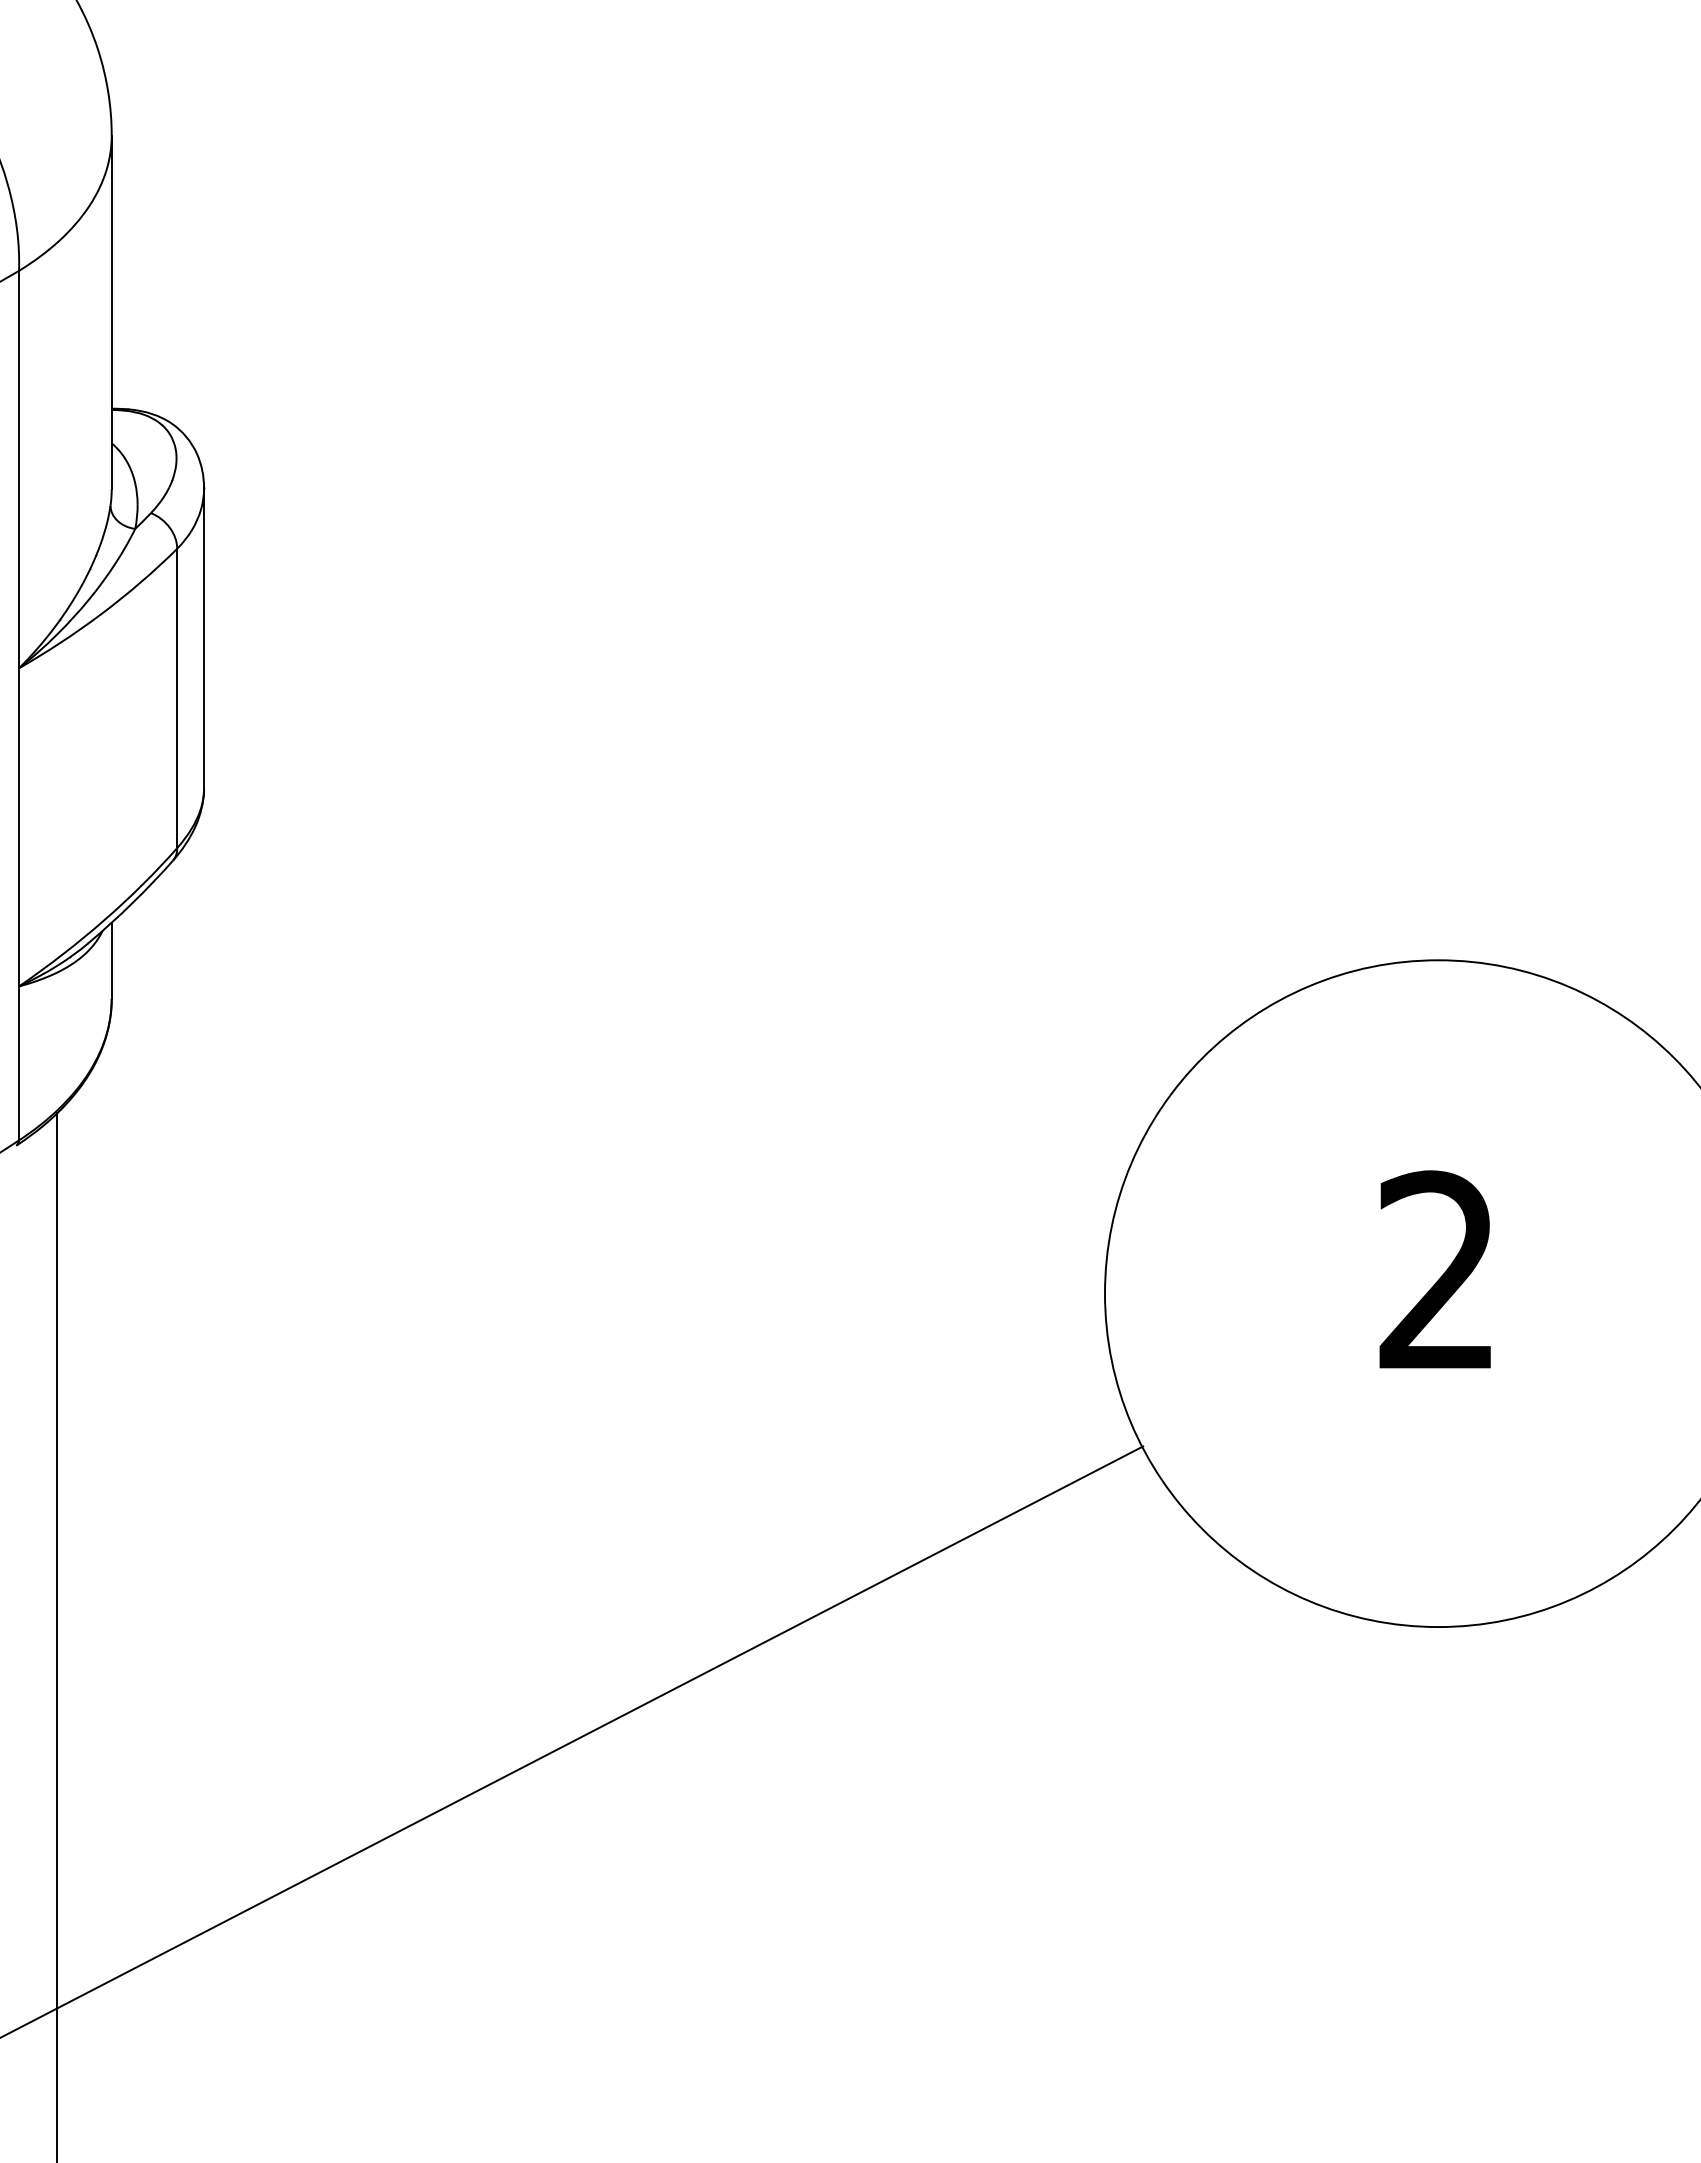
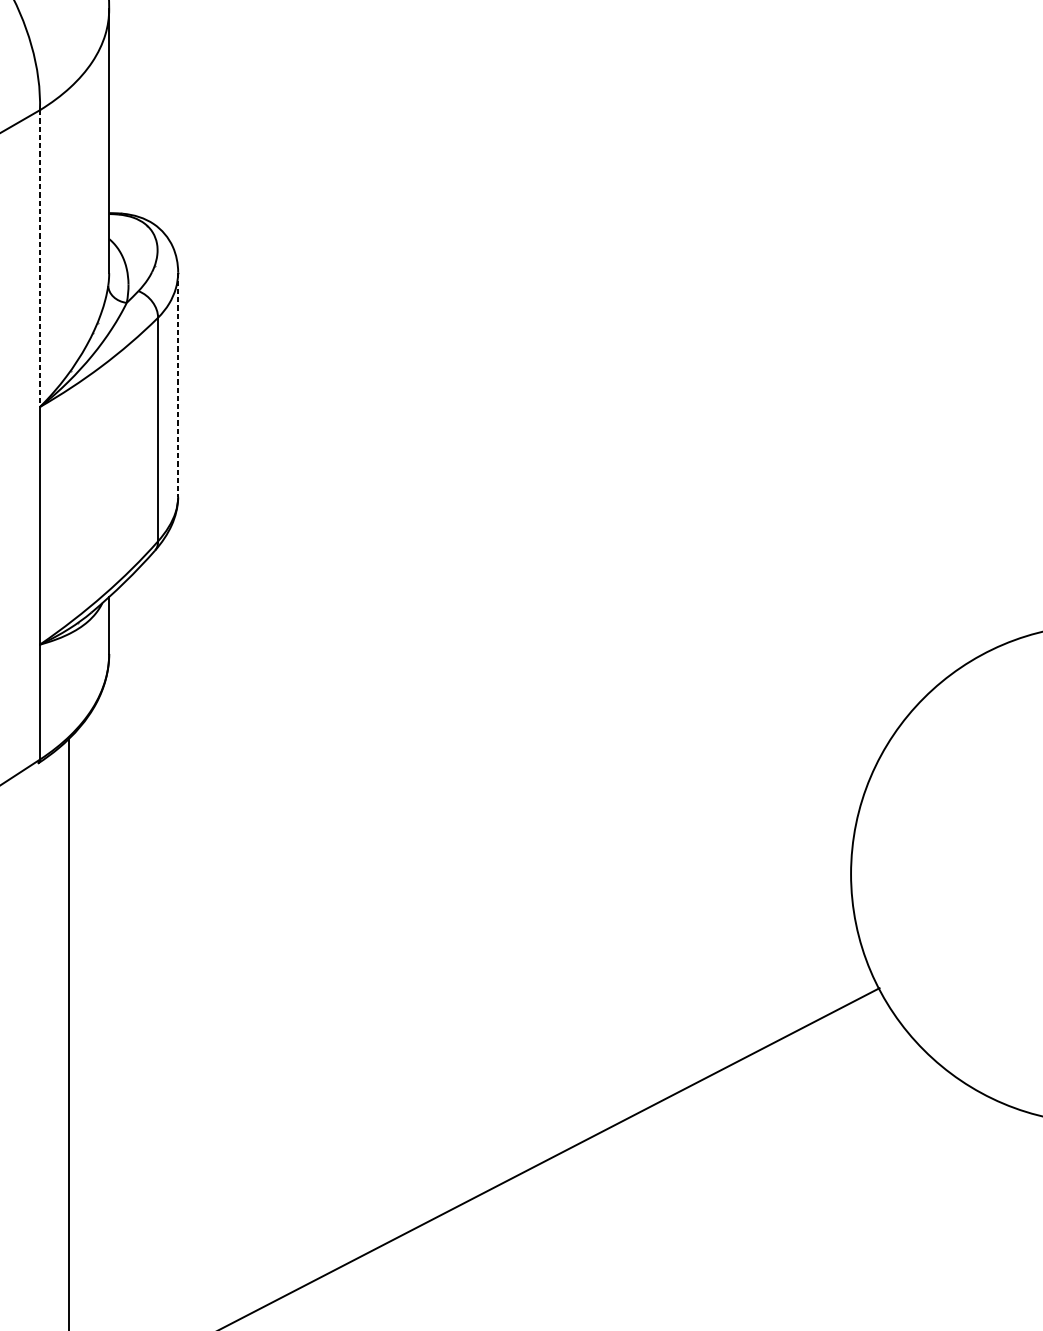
line: (19, 469) -> (40, 258), solid -> dashed
line: (204, 638) -> (178, 384), solid -> dashed

